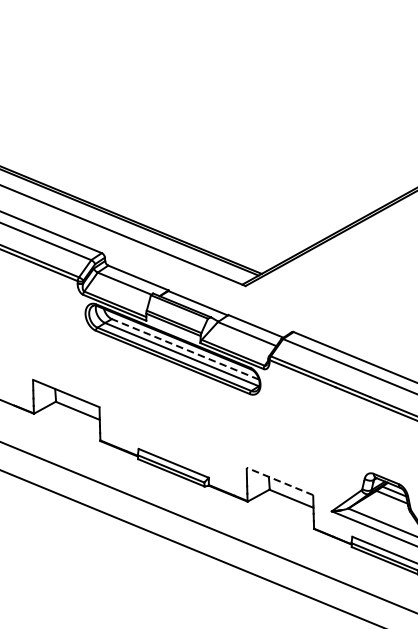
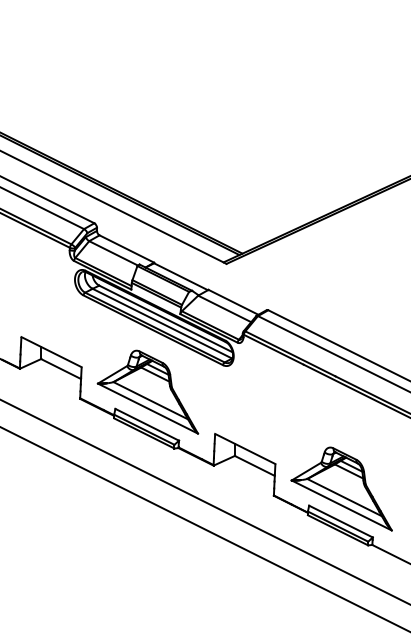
line: (185, 348) -> (166, 318), dashed -> solid
part: (171, 427) -> (147, 391), added
line: (280, 480) -> (245, 448), dashed -> solid

